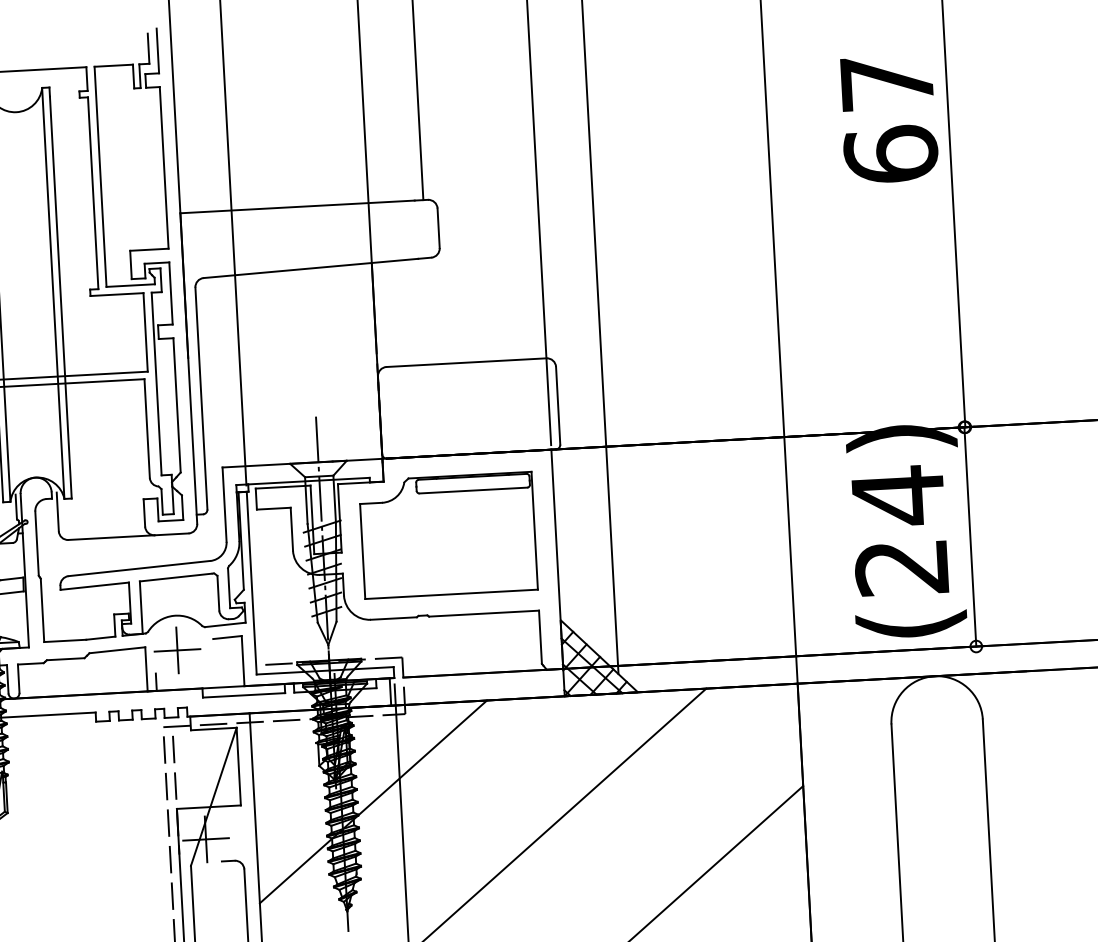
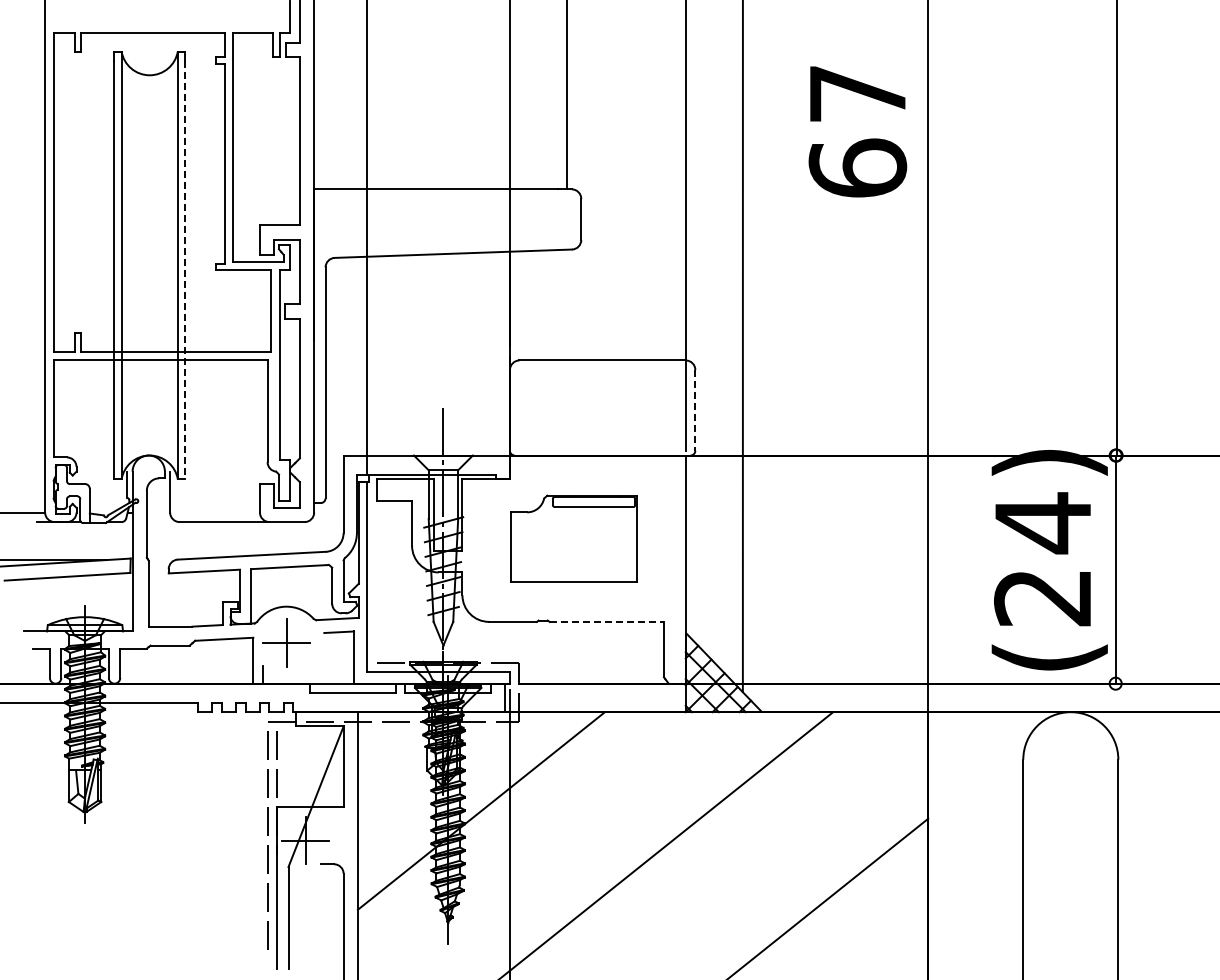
text: (888, 119) -> (857, 131), moved
line: (60, 297) -> (185, 270), solid -> dashed
line: (558, 405) -> (695, 410), solid -> dashed
part: (447, 535) -> (573, 538), size x0.7
line: (484, 613) -> (607, 621), solid -> dashed

